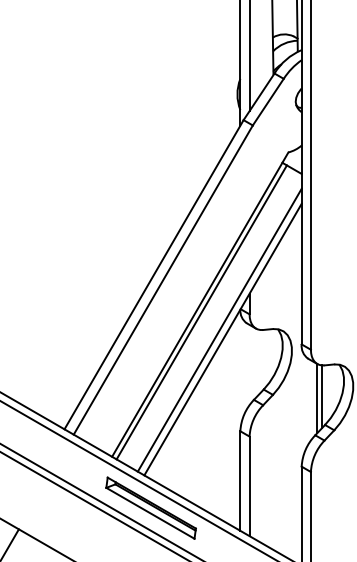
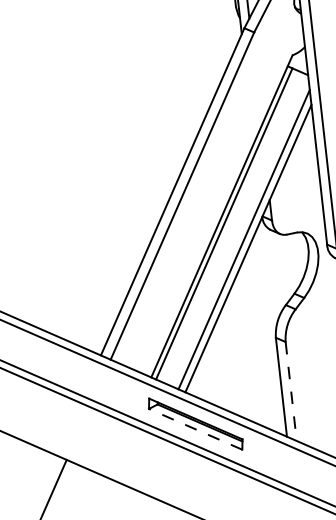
line: (249, 486) -> (291, 391), solid -> dashed
line: (150, 513) -> (195, 429), solid -> dashed

